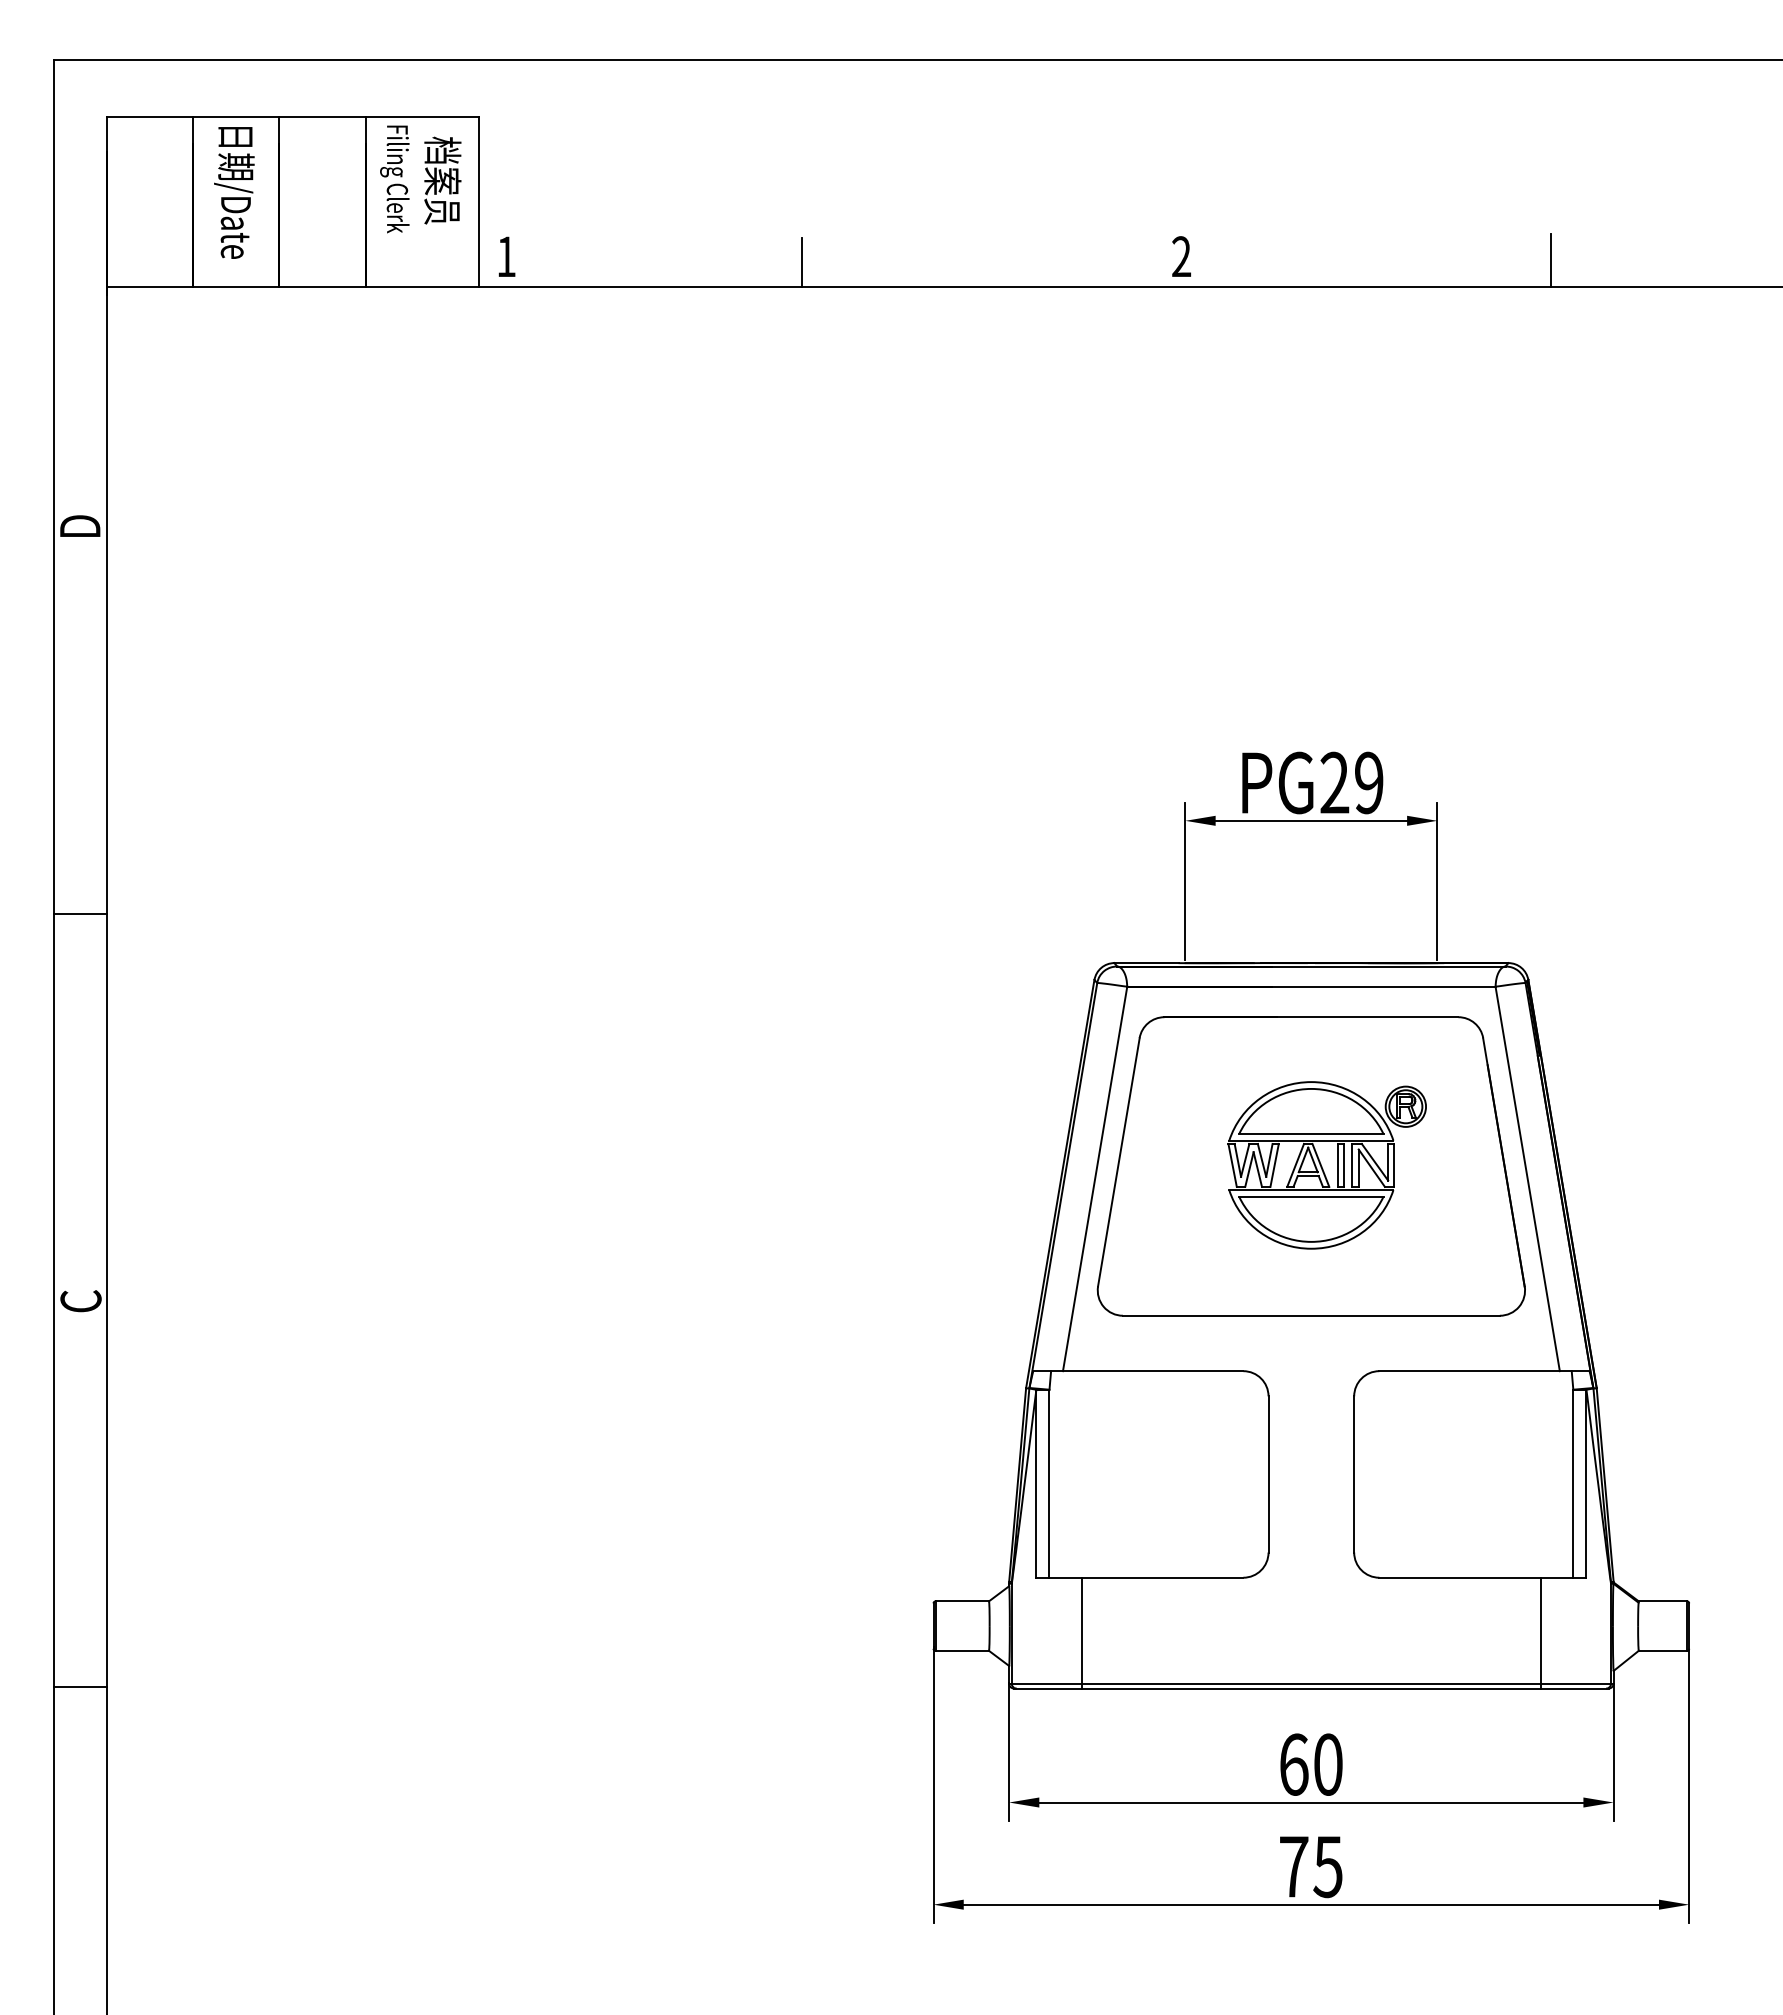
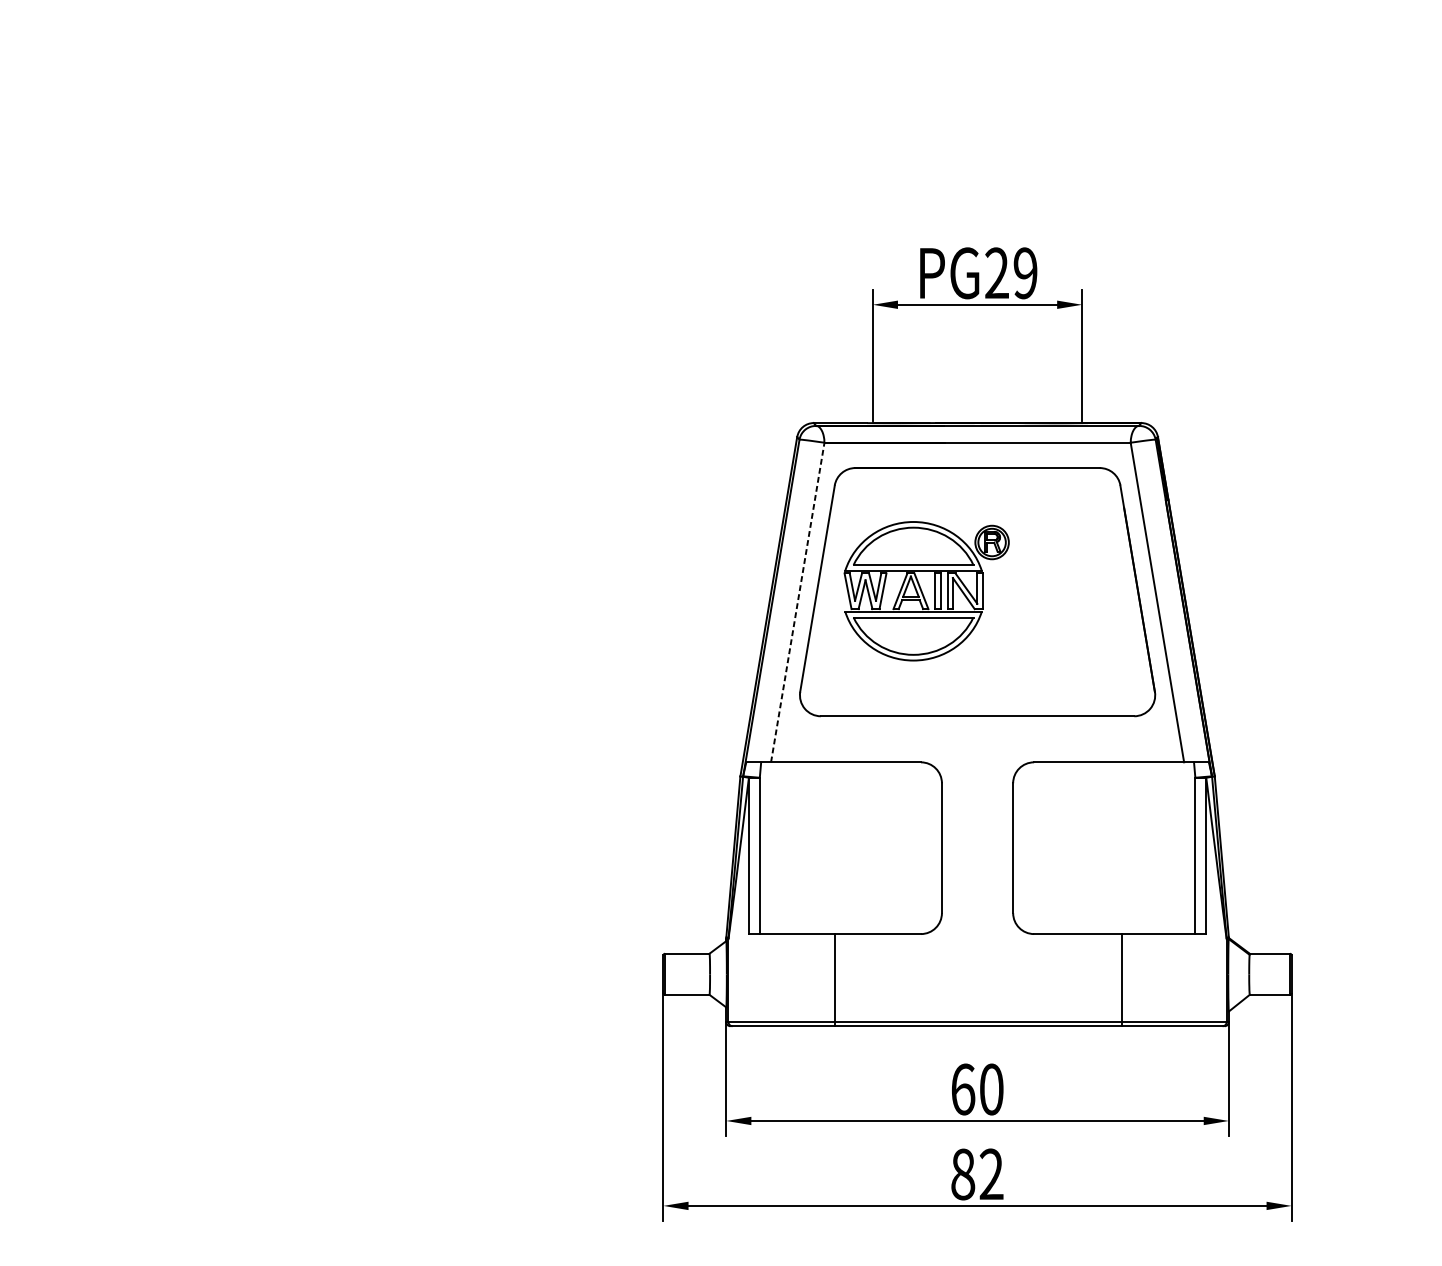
part: (1326, 1165) -> (926, 591), moved
line: (1095, 1178) -> (798, 602), solid -> dashed
line: (1082, 1632) -> (835, 979), moved
line: (1540, 1632) -> (1122, 979), moved
text: (1310, 1866) -> (976, 1174), 75 -> 82

